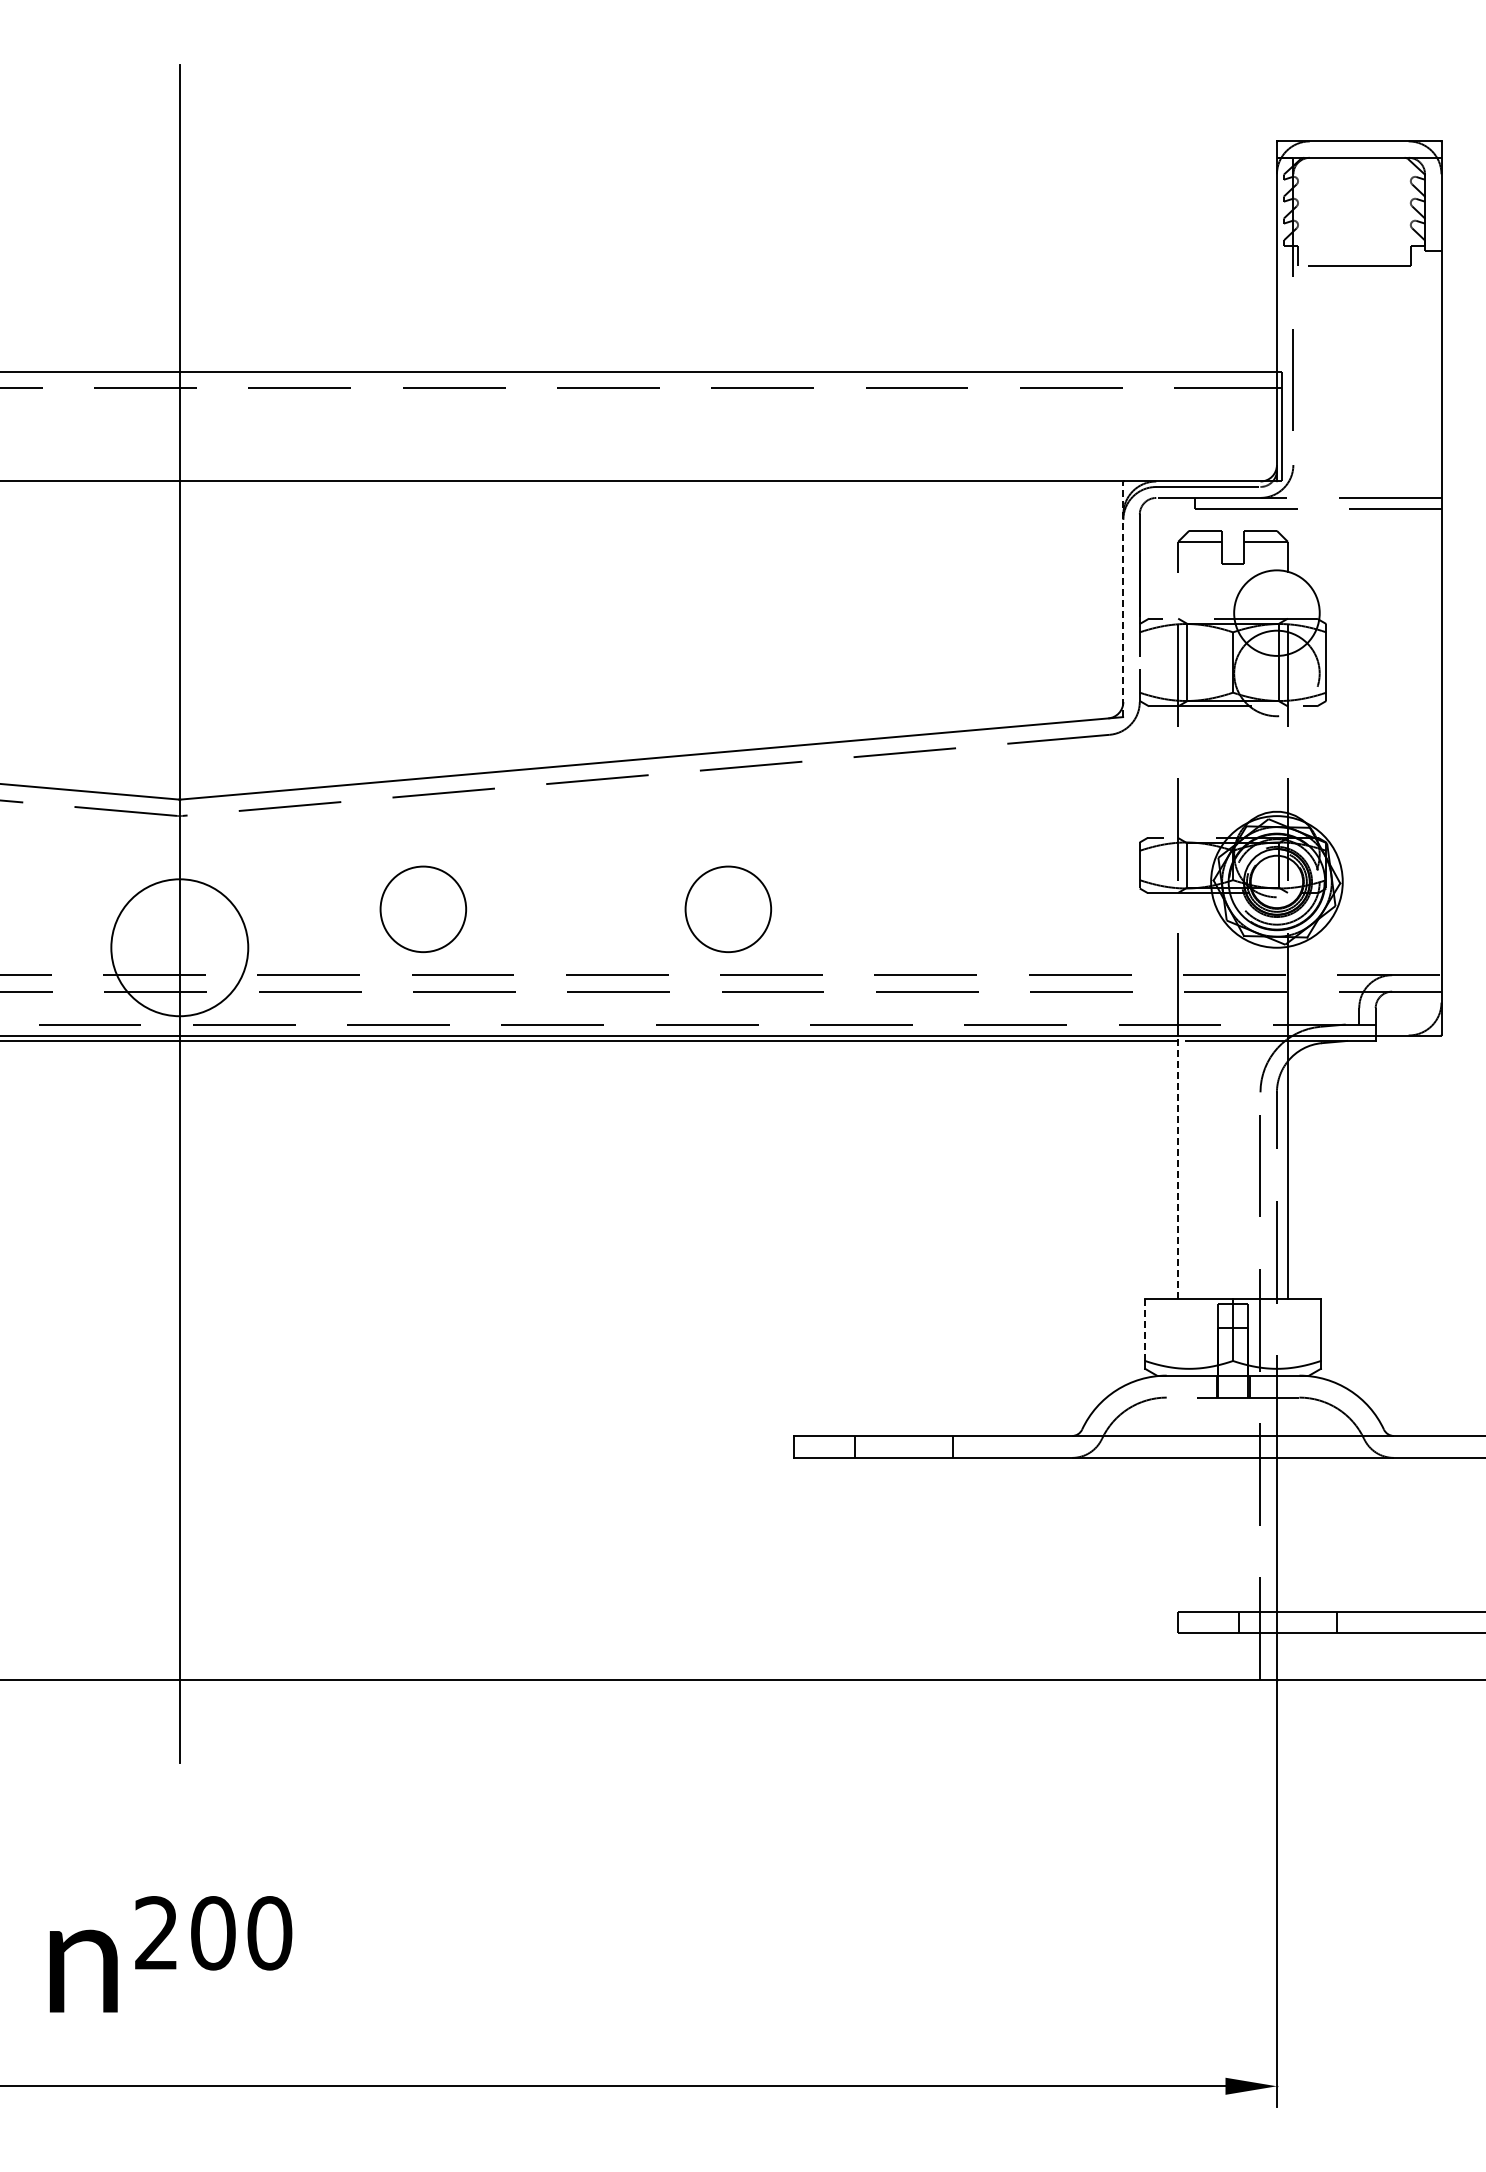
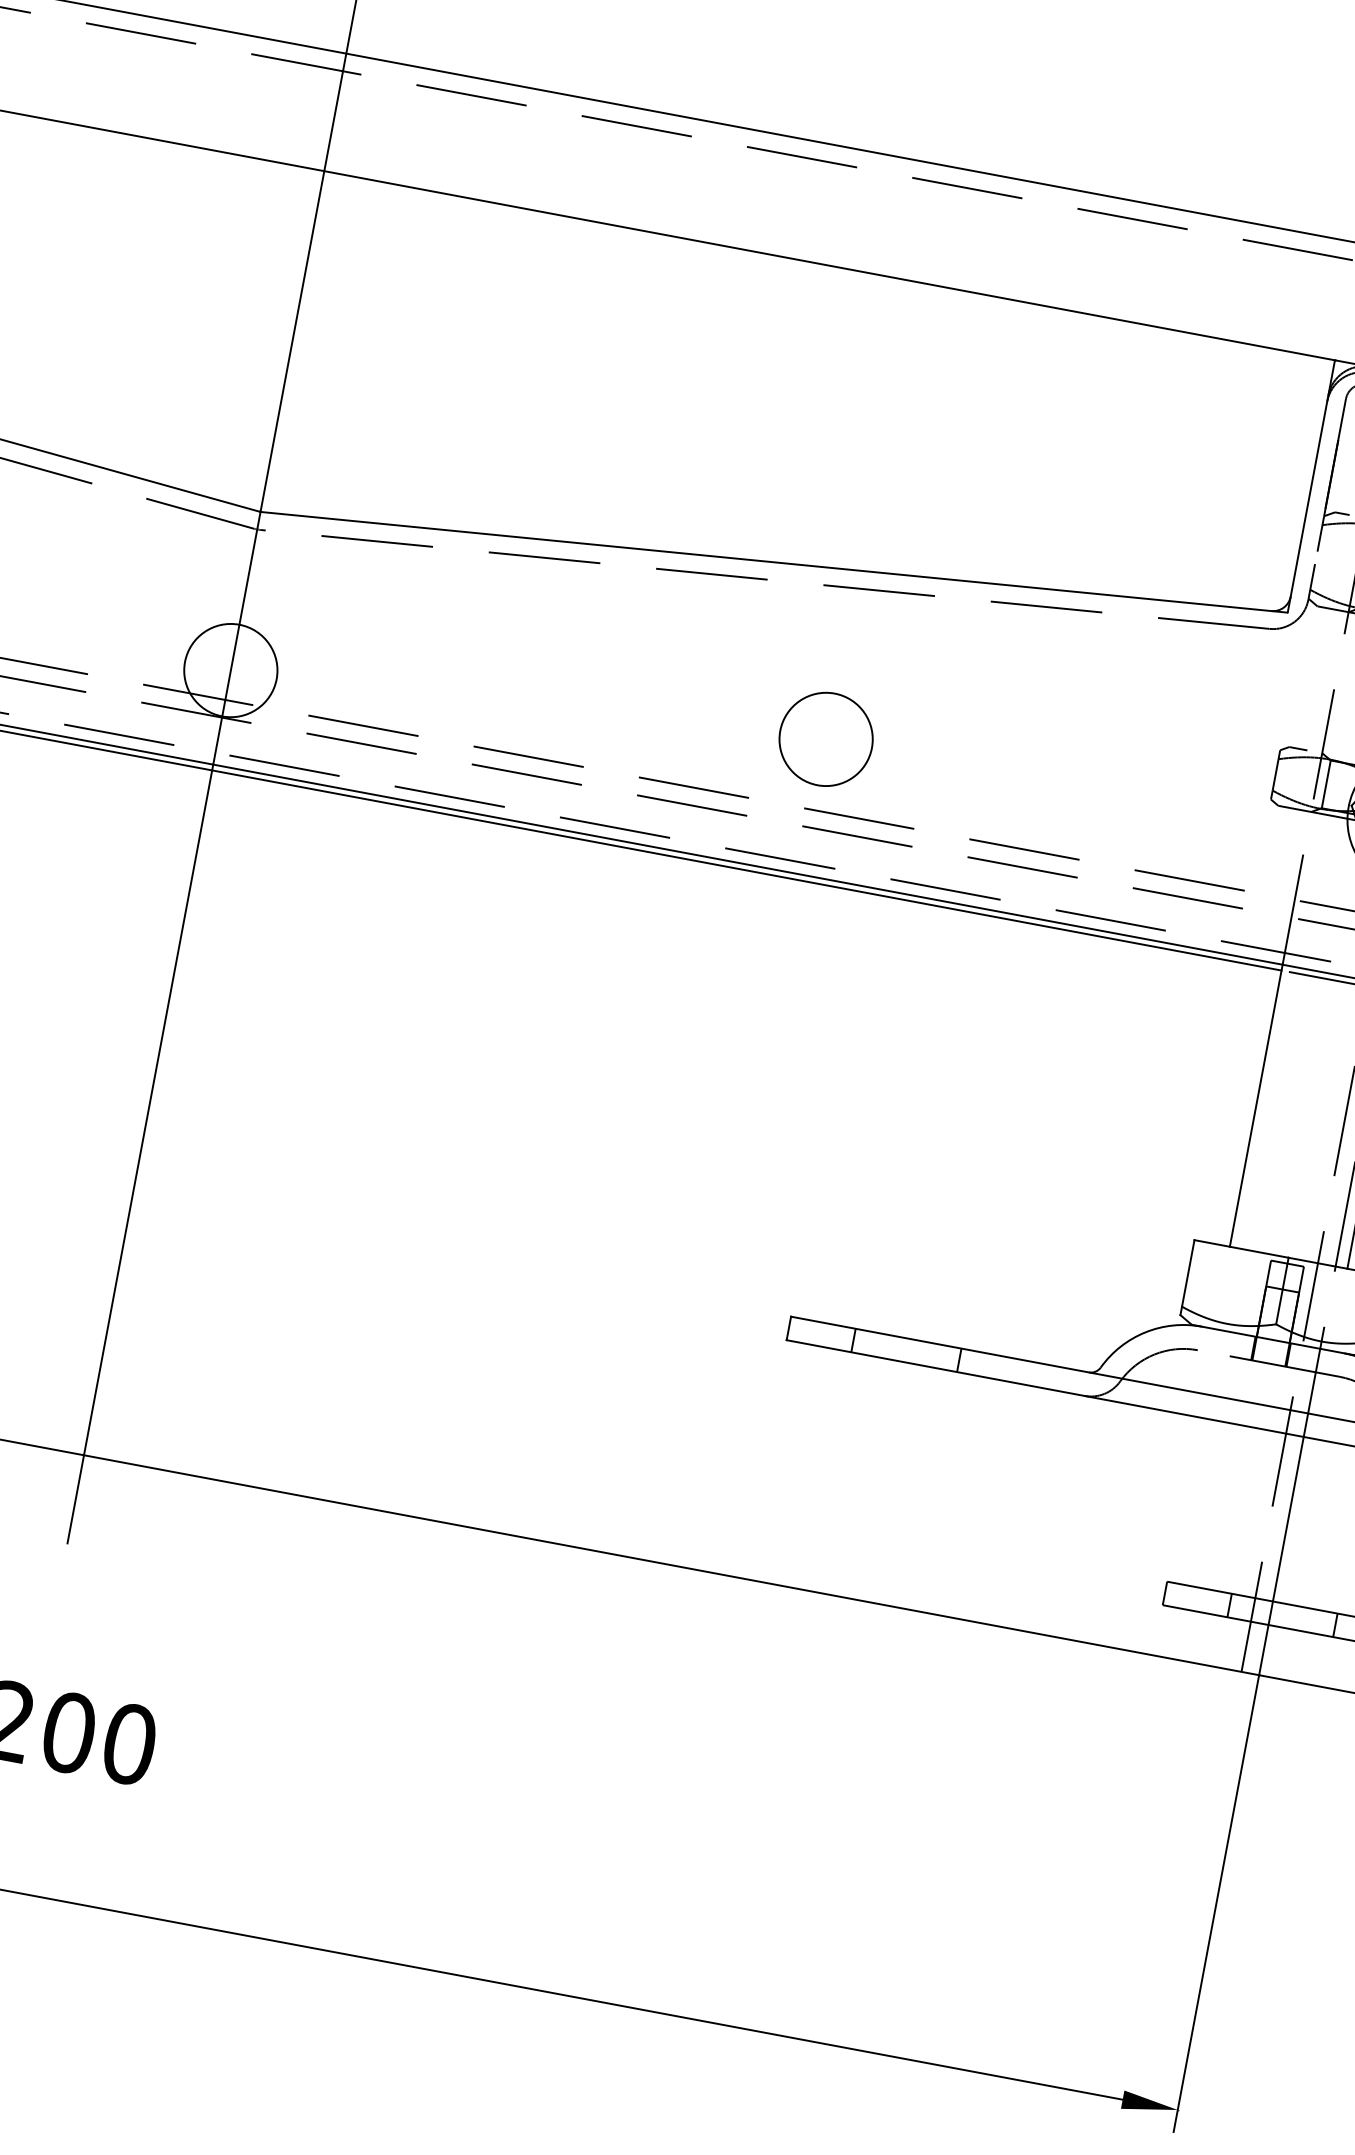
line: (1123, 598) -> (1311, 485), dashed -> solid
circle: (423, 908) -> (499, 677), removed
circle: (179, 947) -> (230, 670), size x0.62
line: (1178, 1167) -> (1256, 1106), dashed -> solid
line: (1145, 1330) -> (1188, 1274), dashed -> solid

